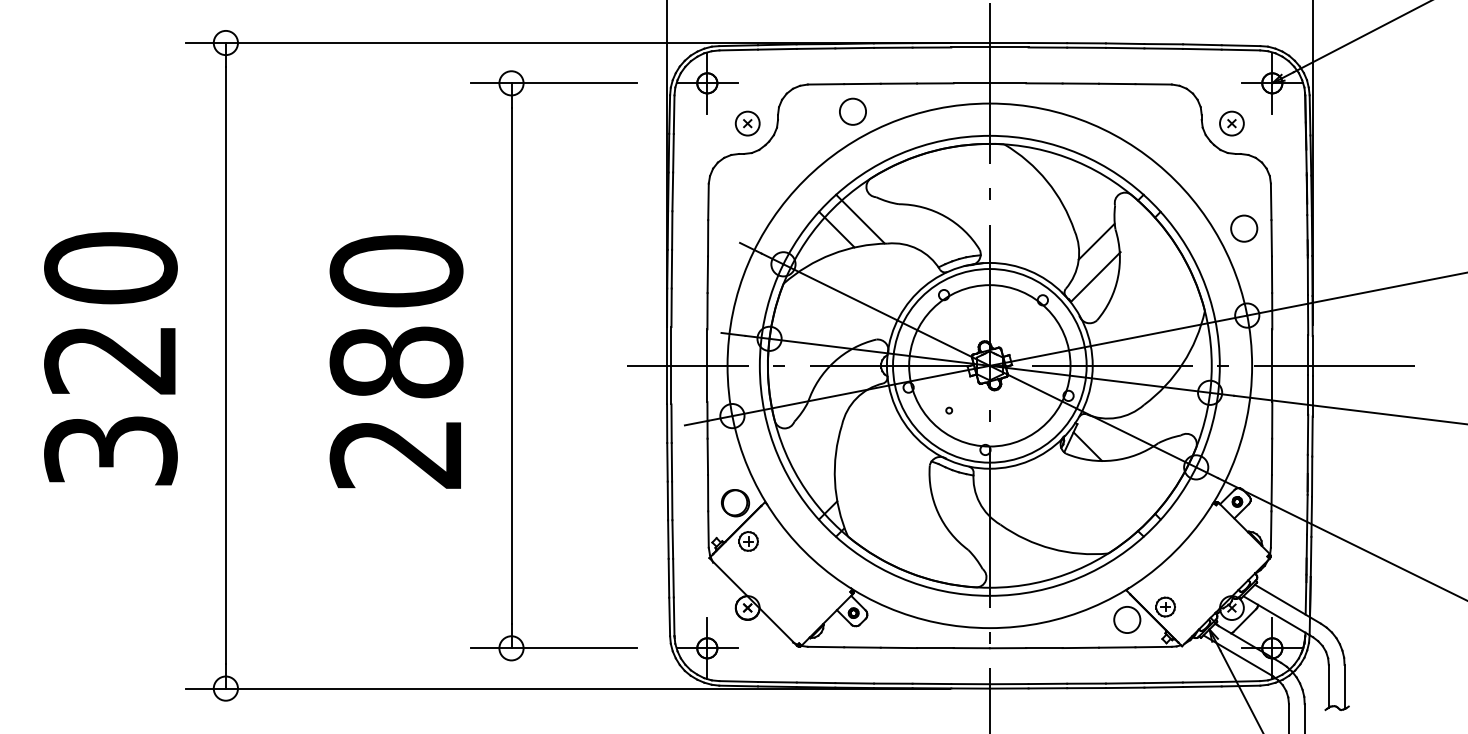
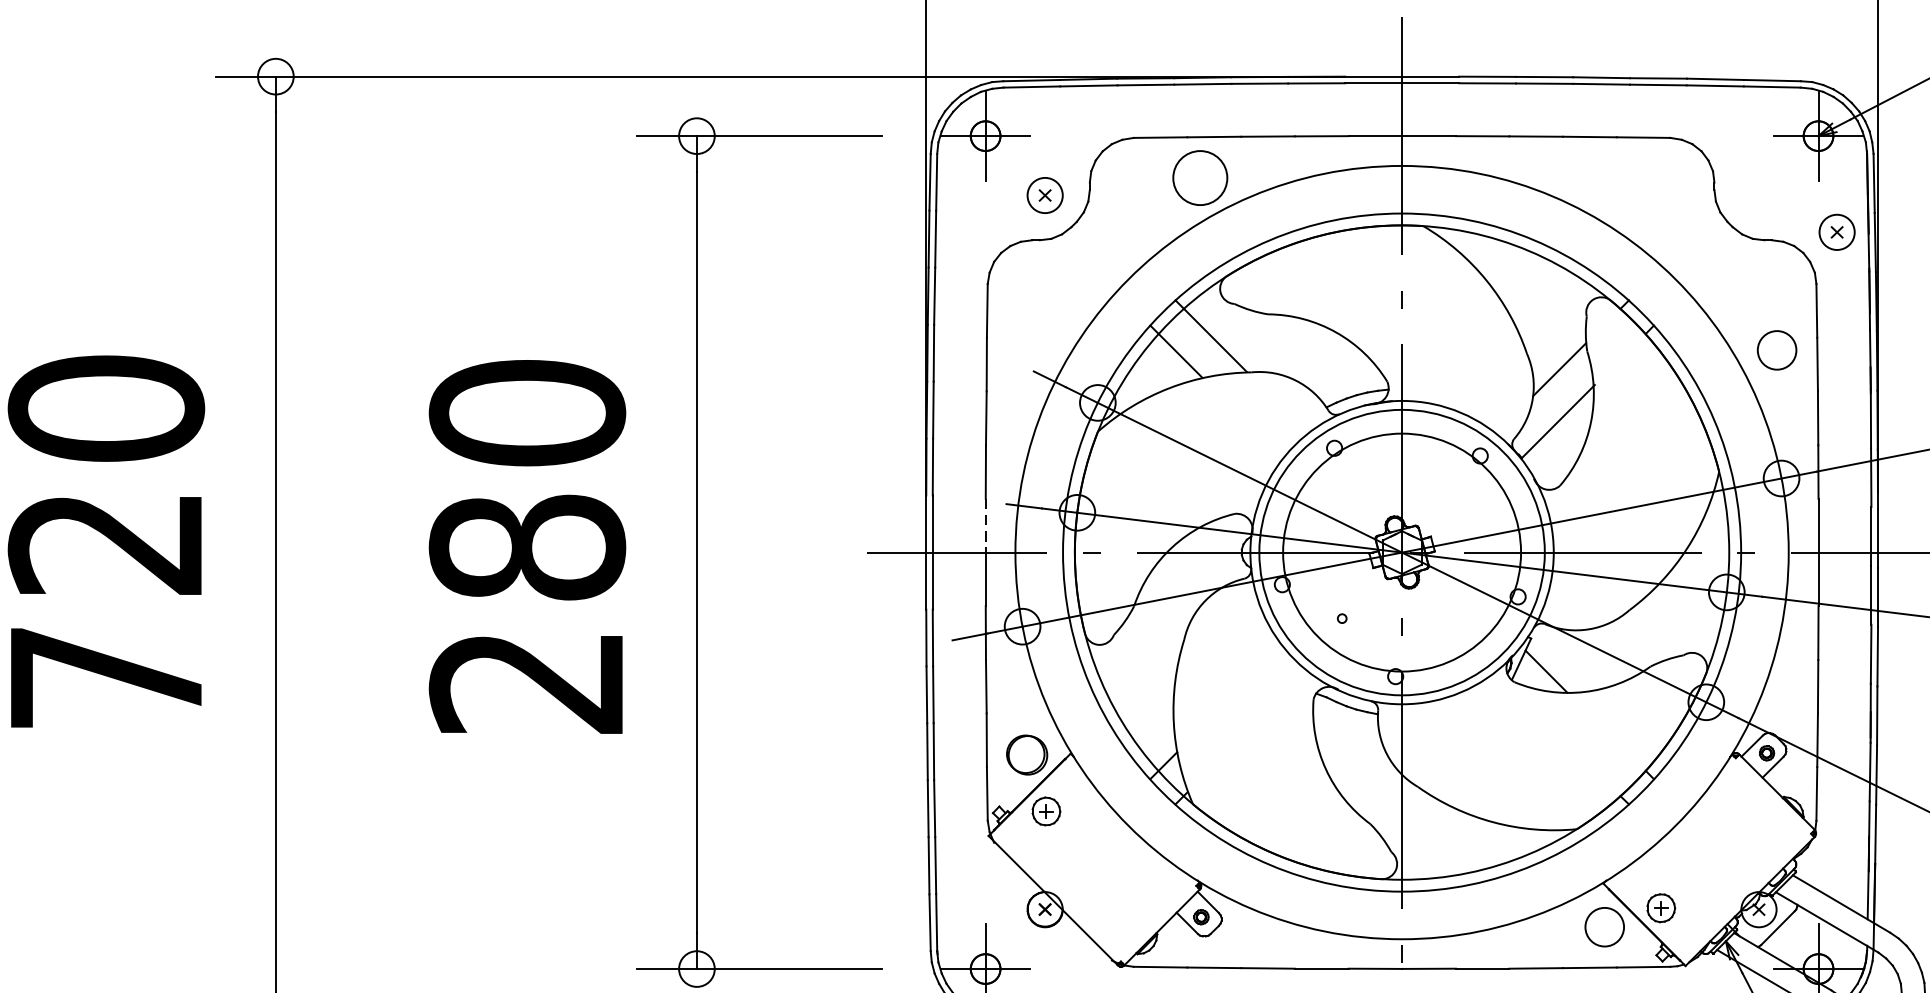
circle: (852, 111) -> (1199, 177), size x1.4
part: (1231, 123) -> (1836, 232), moved
line: (707, 348) -> (985, 527), solid -> dashed
text: (110, 450) -> (105, 677), 320 -> 720

